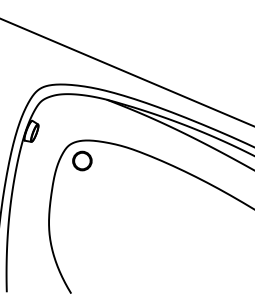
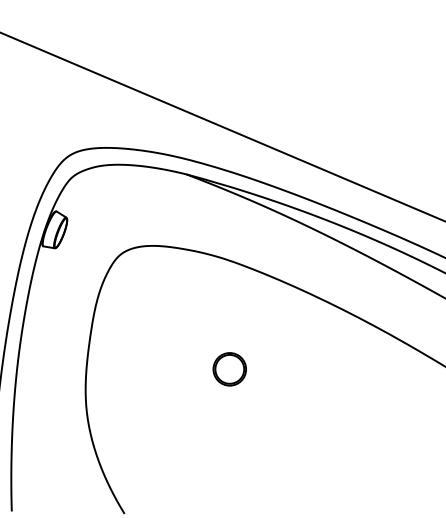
part: (82, 160) -> (230, 368), moved

